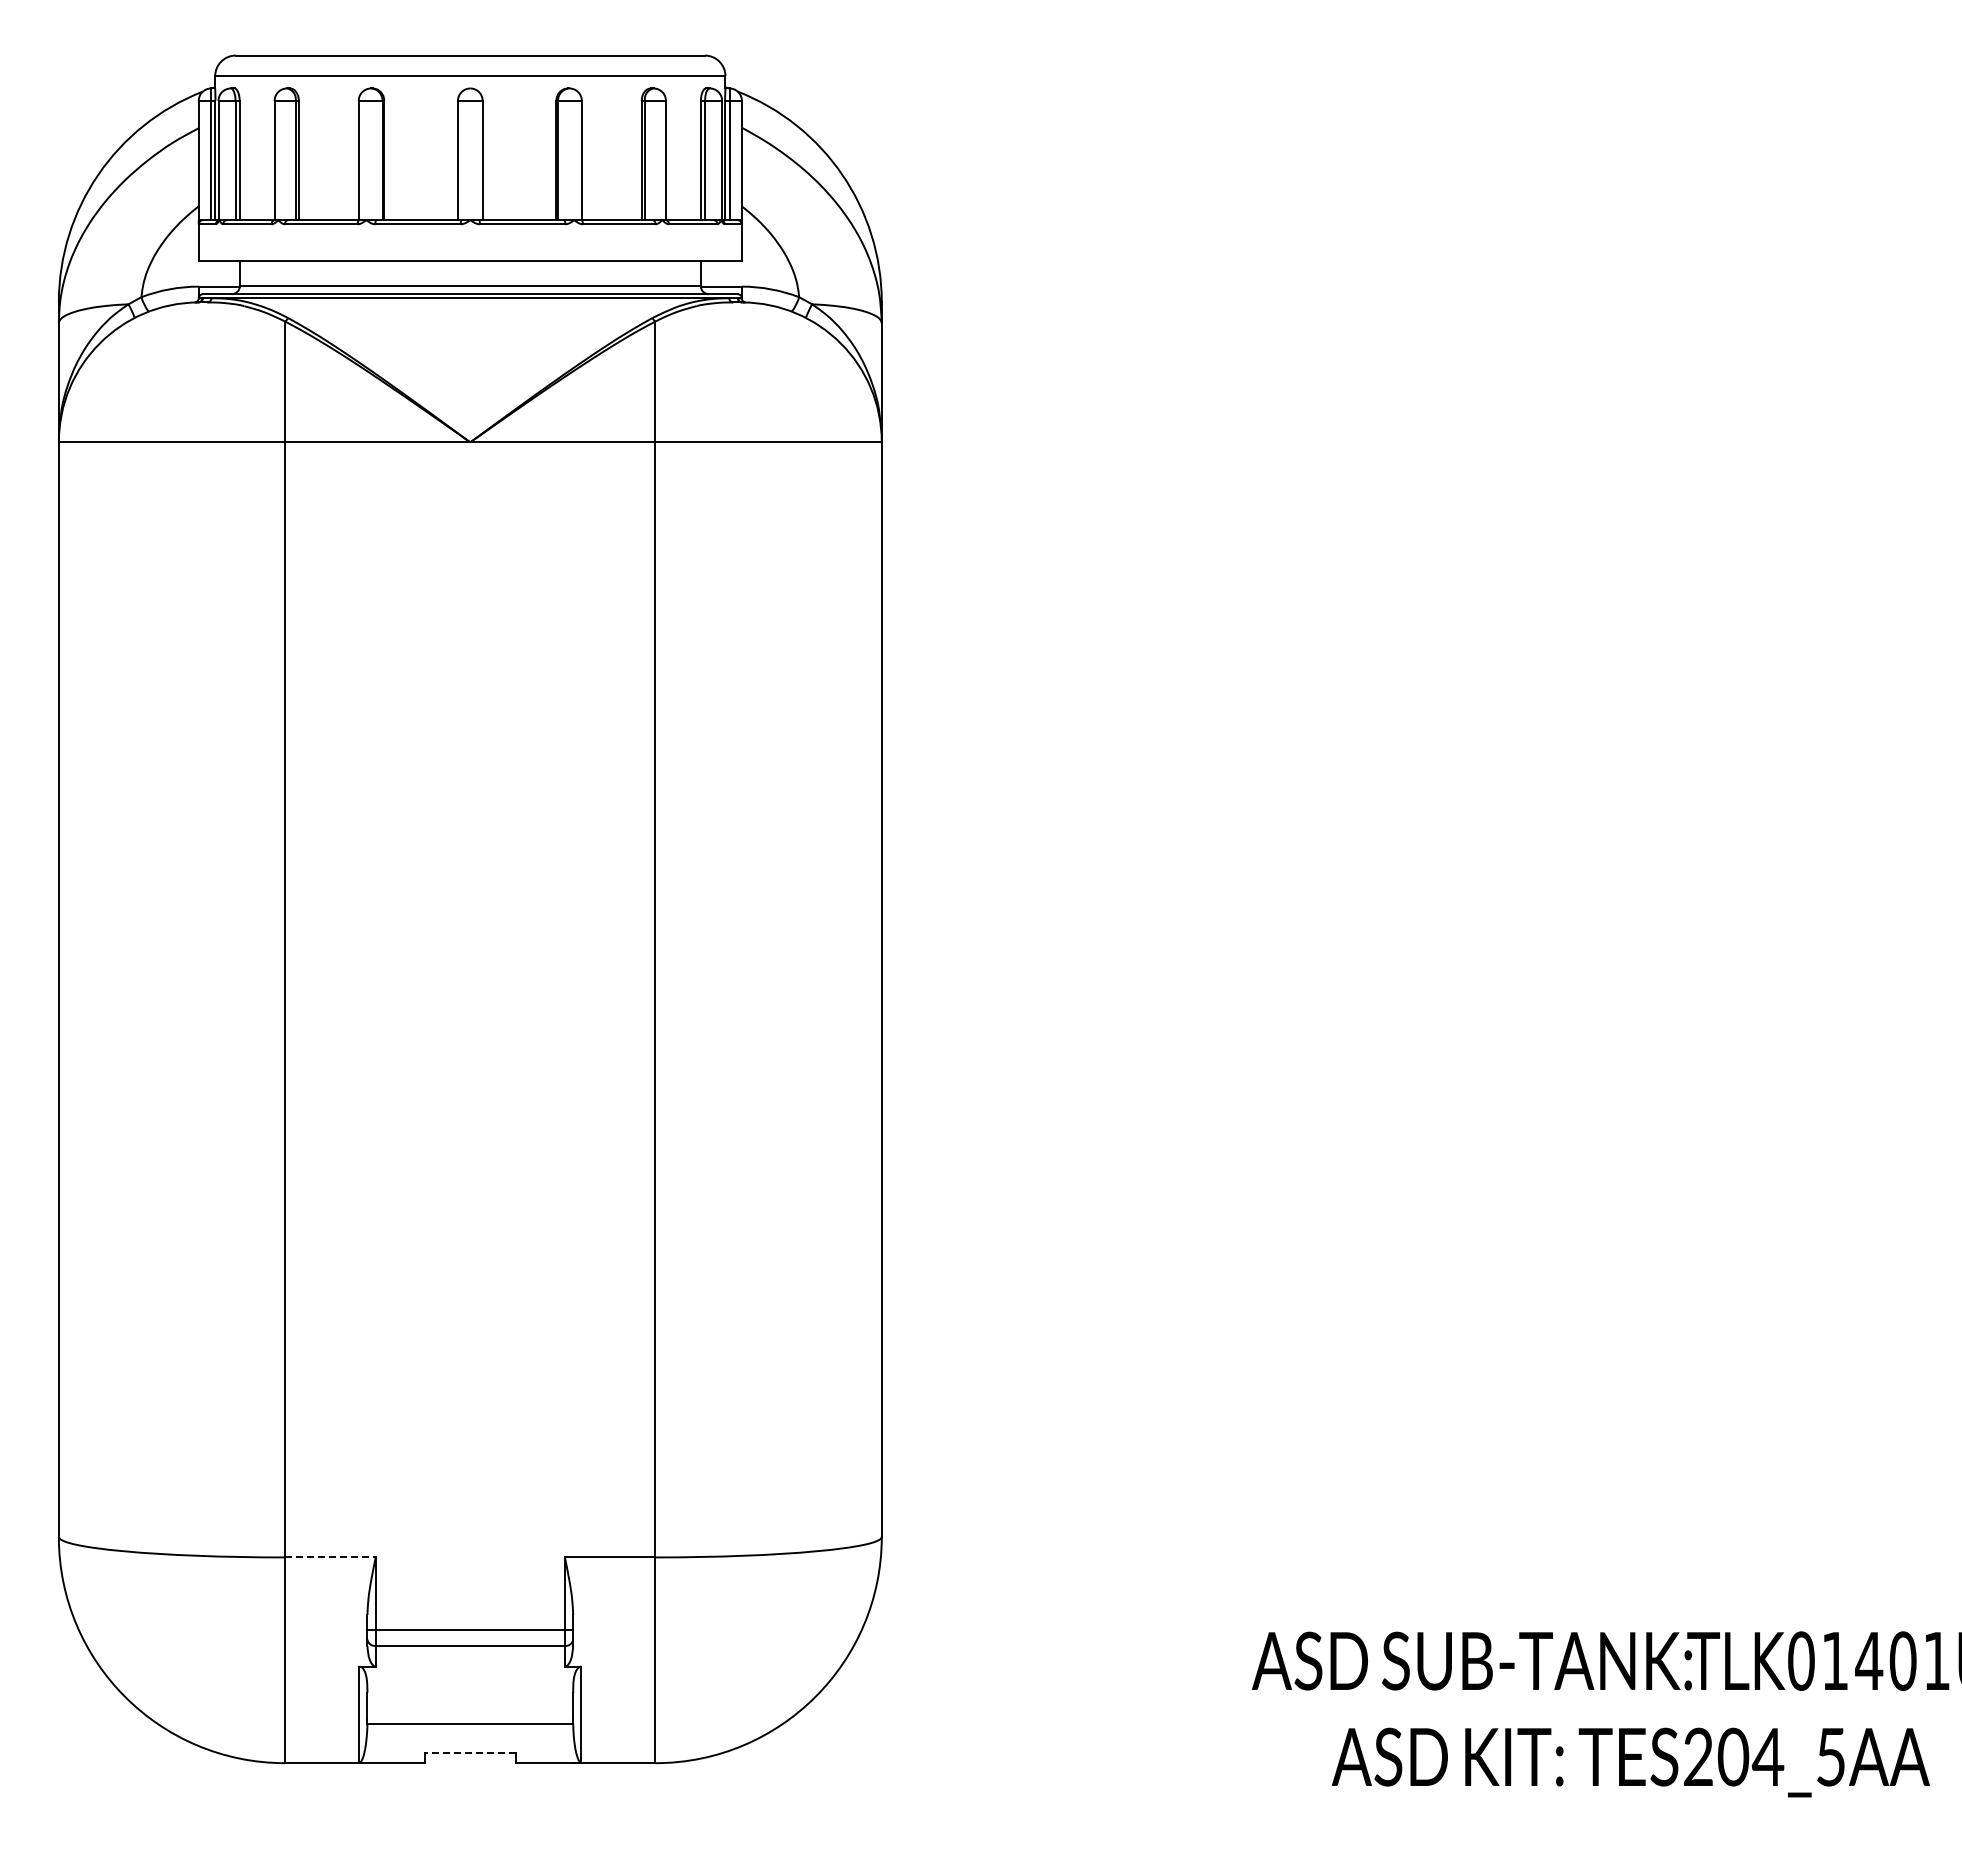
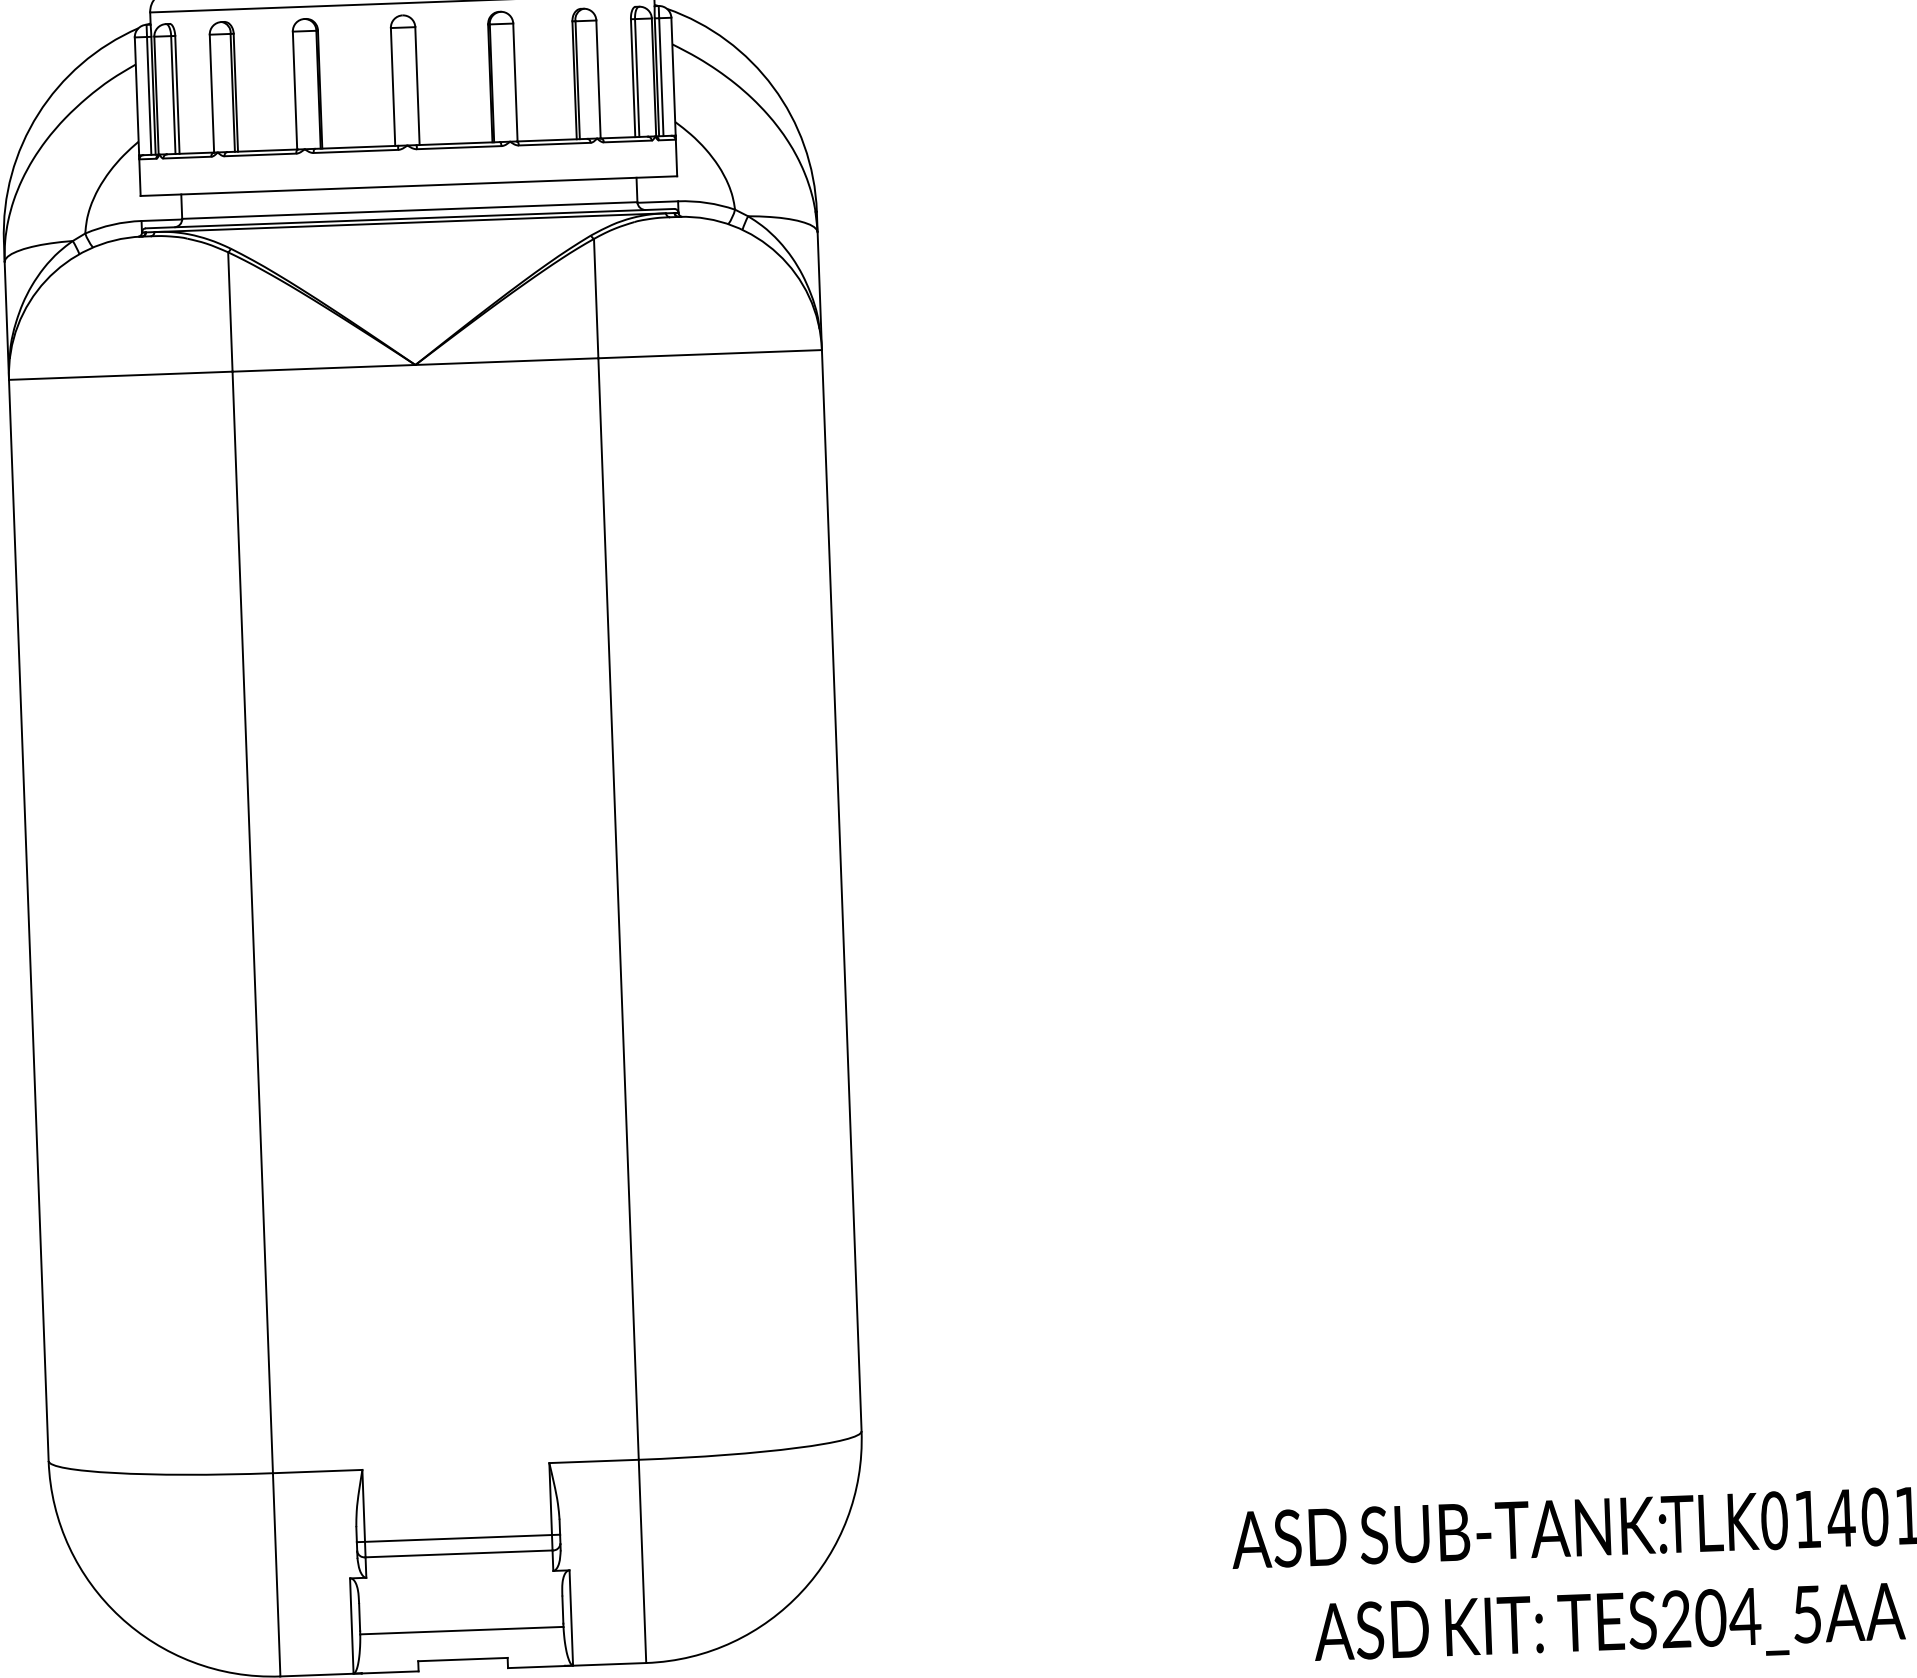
line: (330, 1557) -> (317, 1471), dashed -> solid
line: (469, 1752) -> (462, 1659), dashed -> solid

